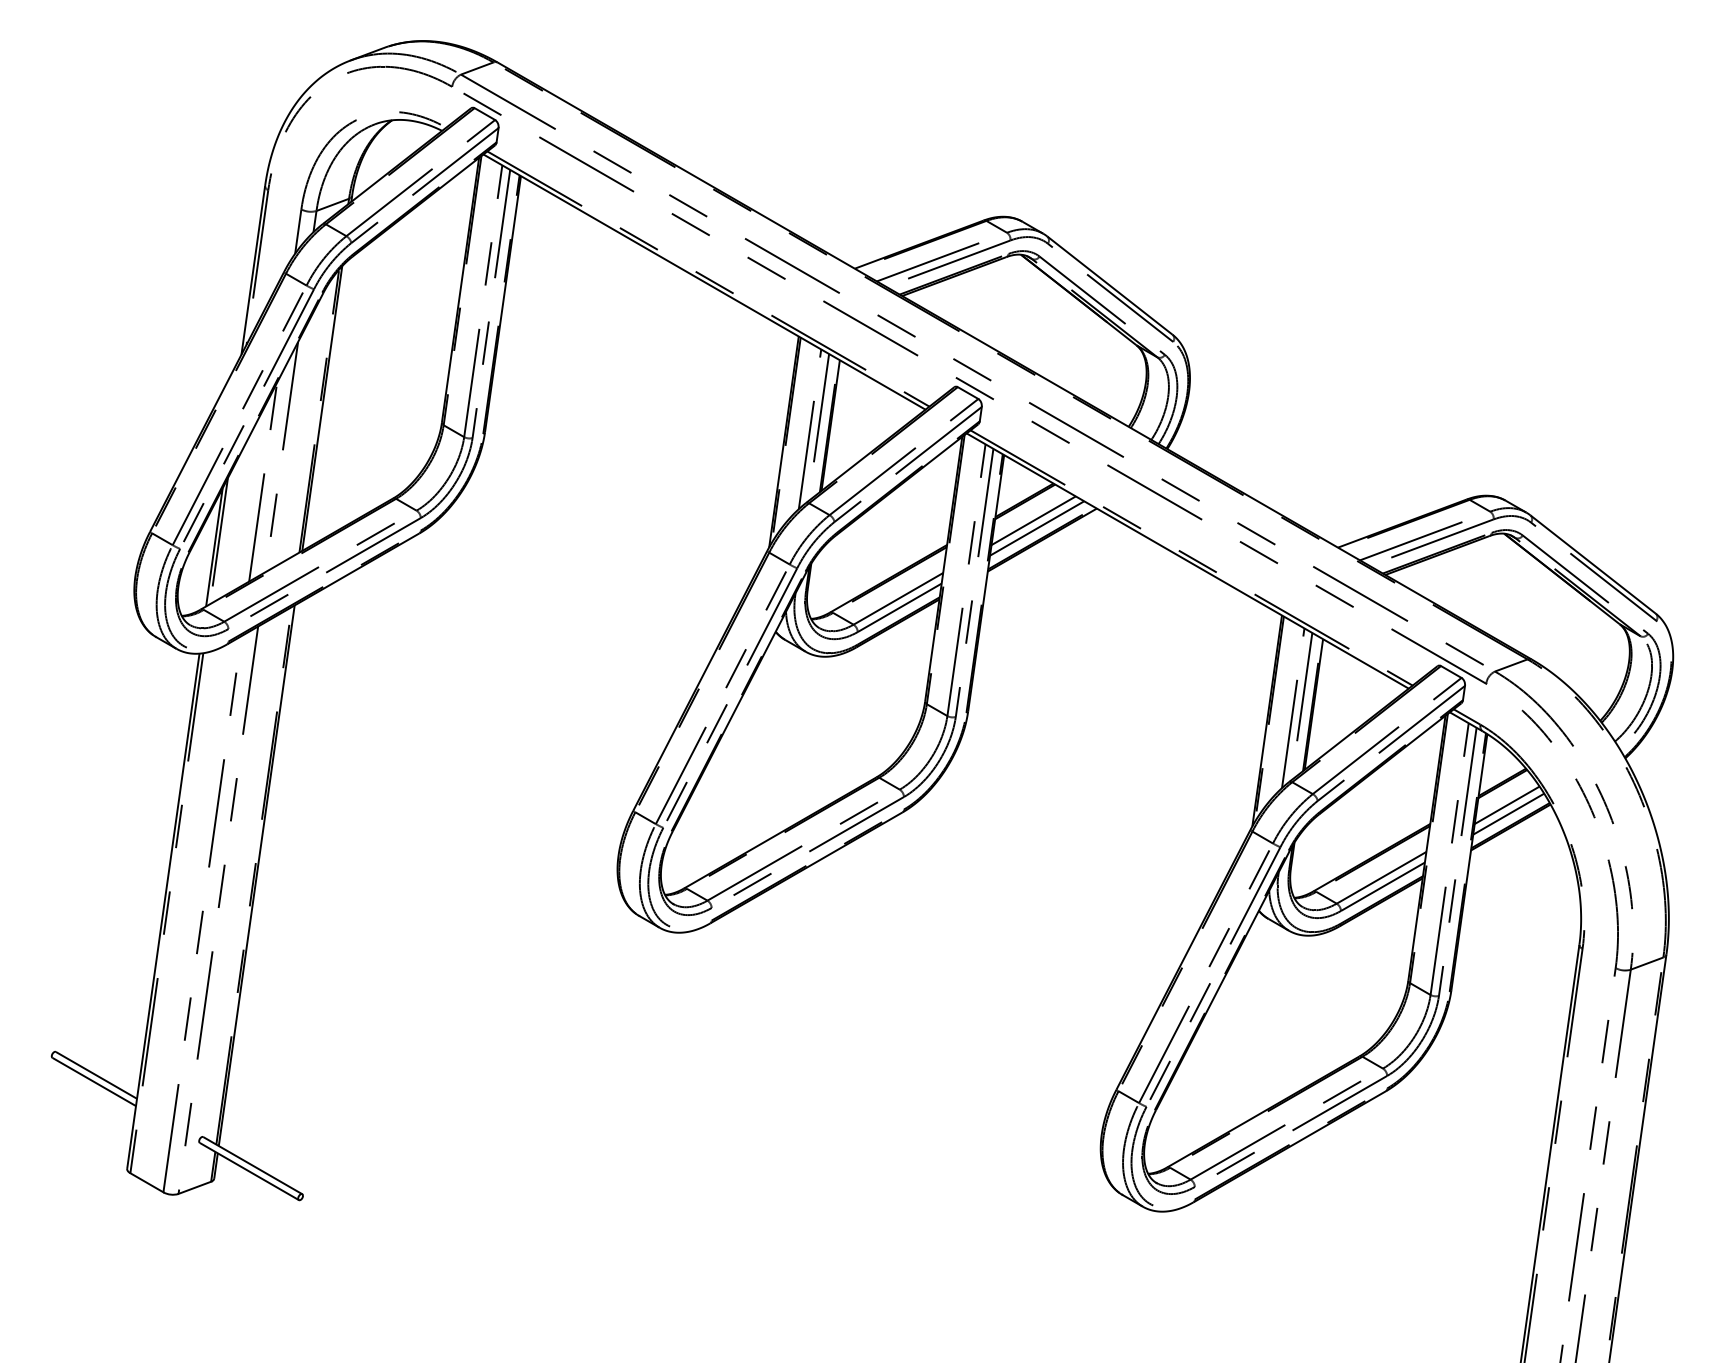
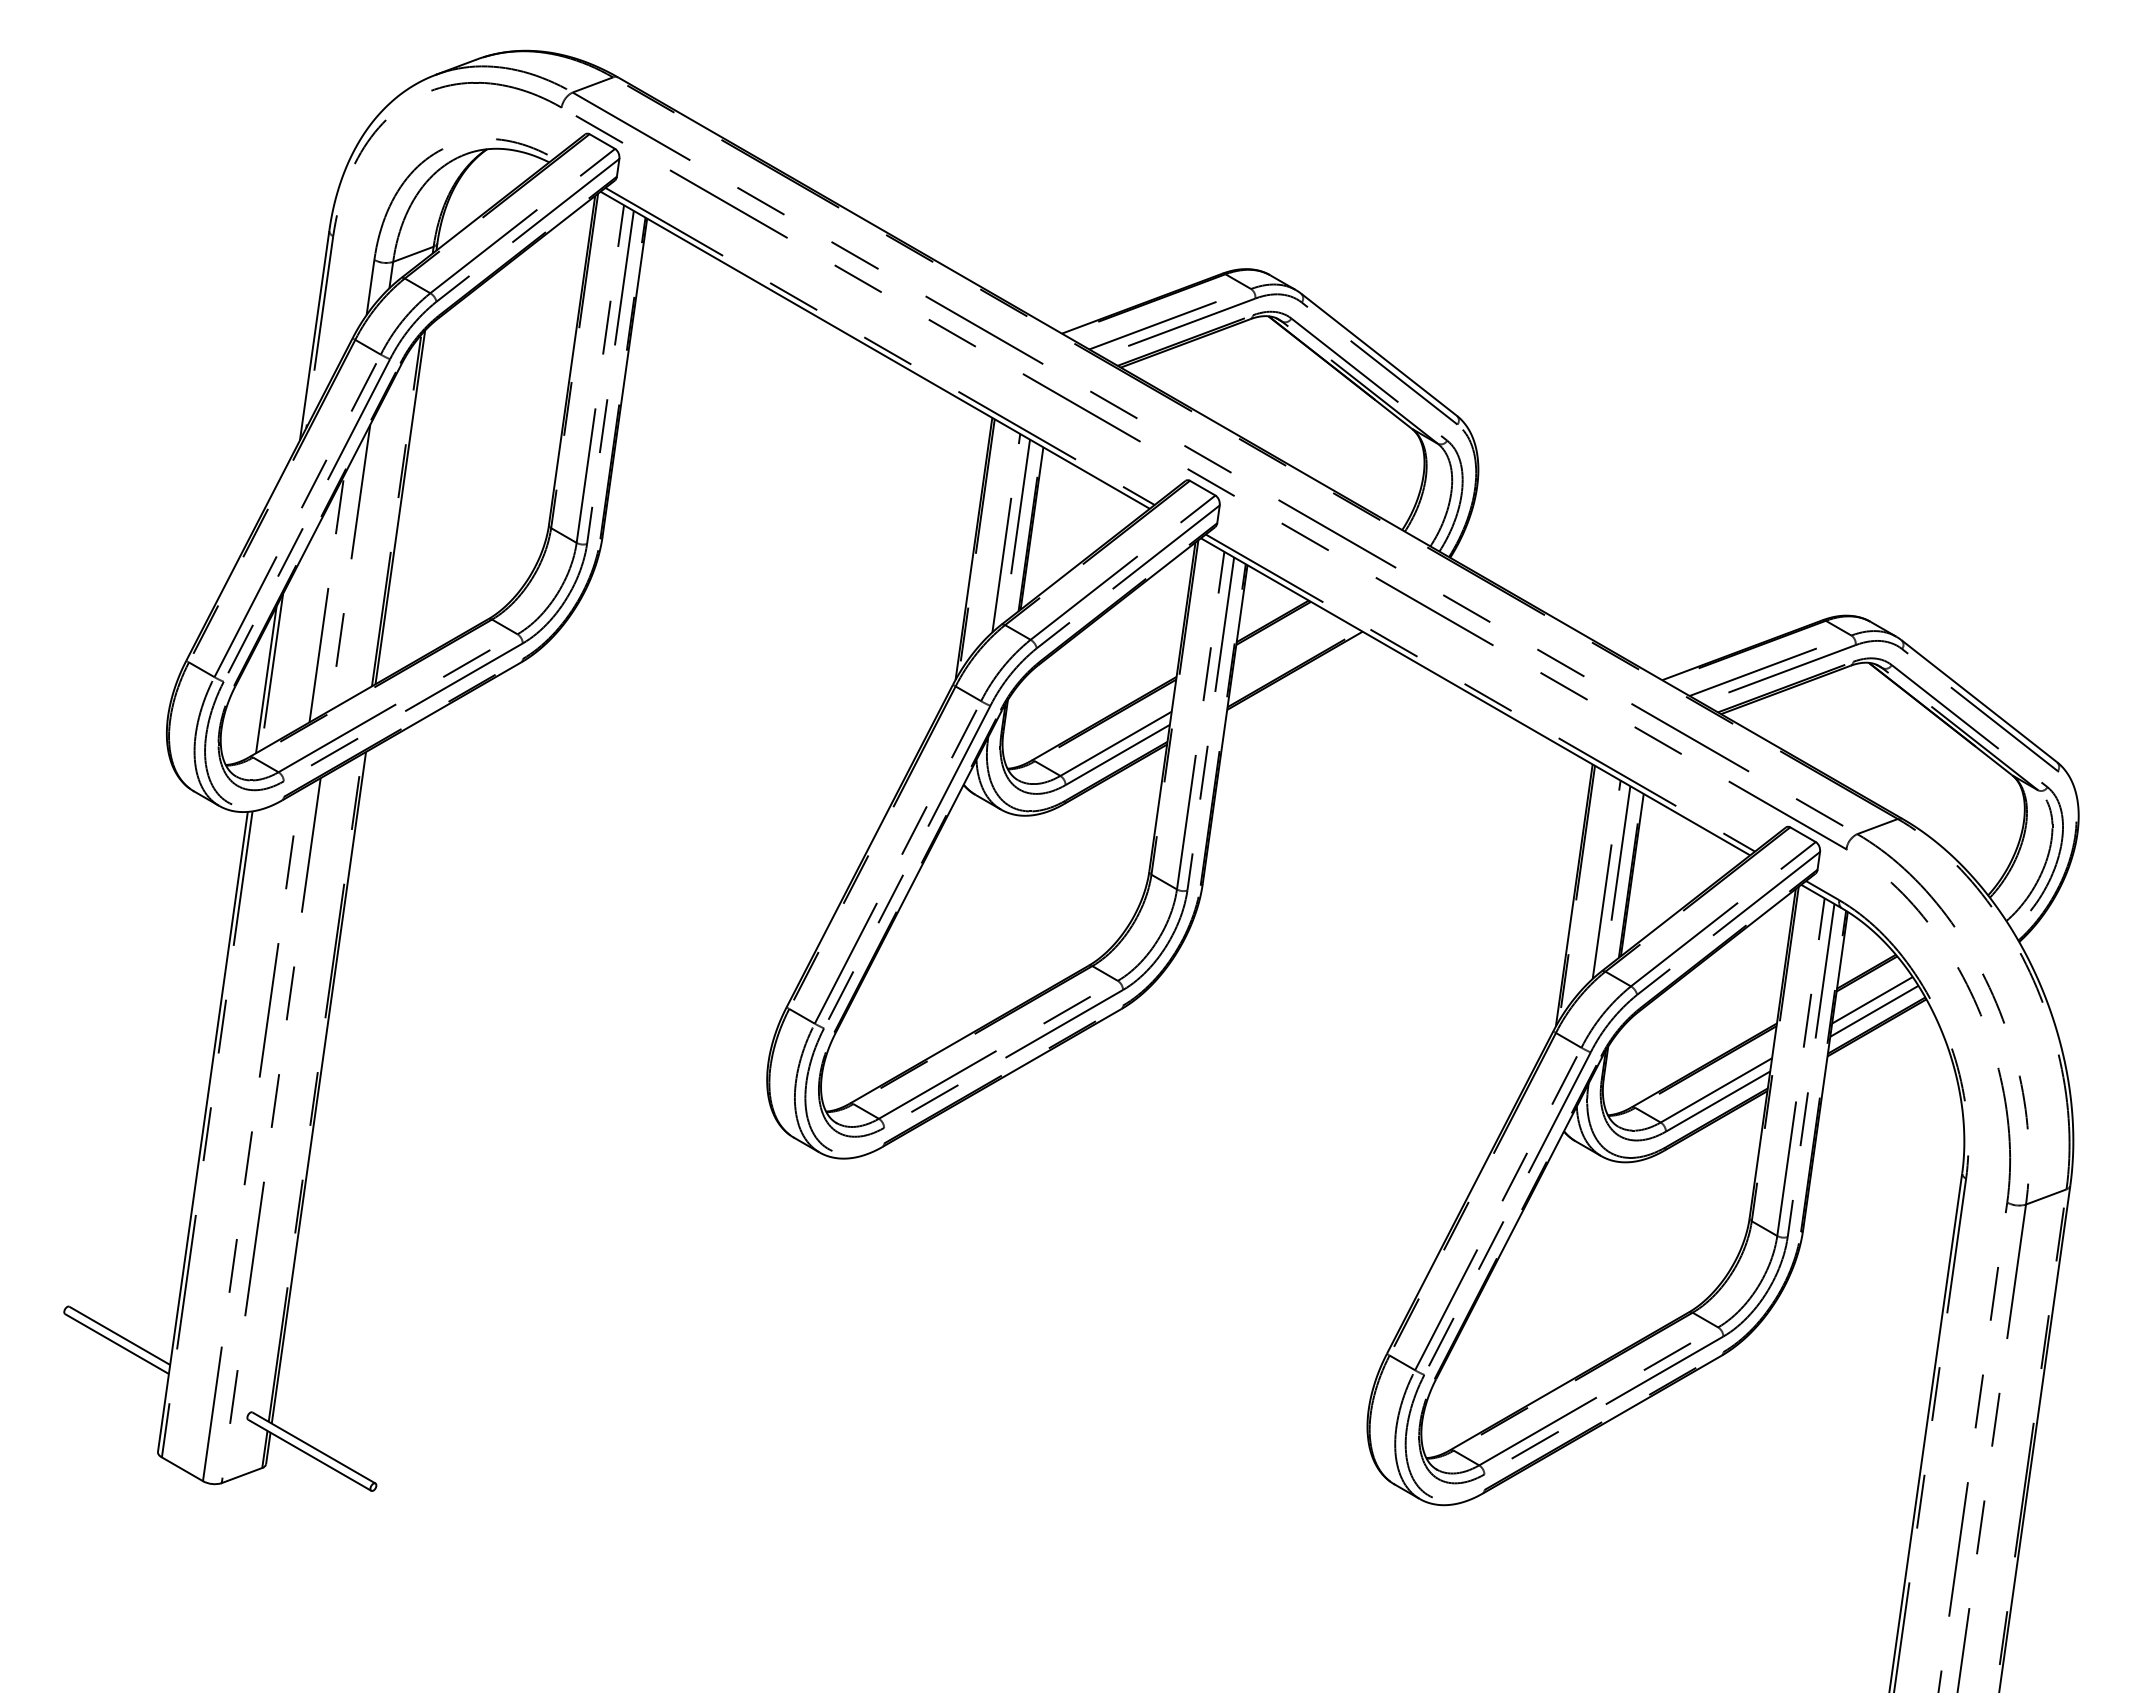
line: (1033, 520) -> (1283, 646), removed
line: (1037, 528) -> (1288, 656), removed

